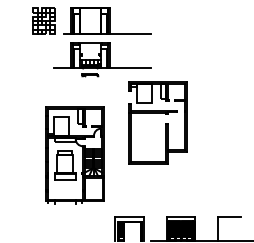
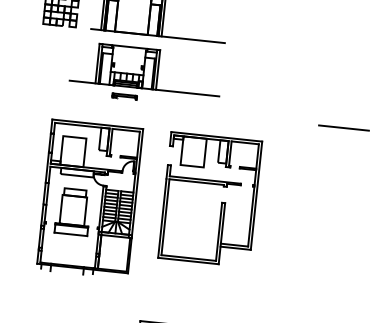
line: (232, 80) -> (343, 128), added
part: (165, 123) -> (221, 201), moved
part: (74, 155) -> (89, 198), moved

